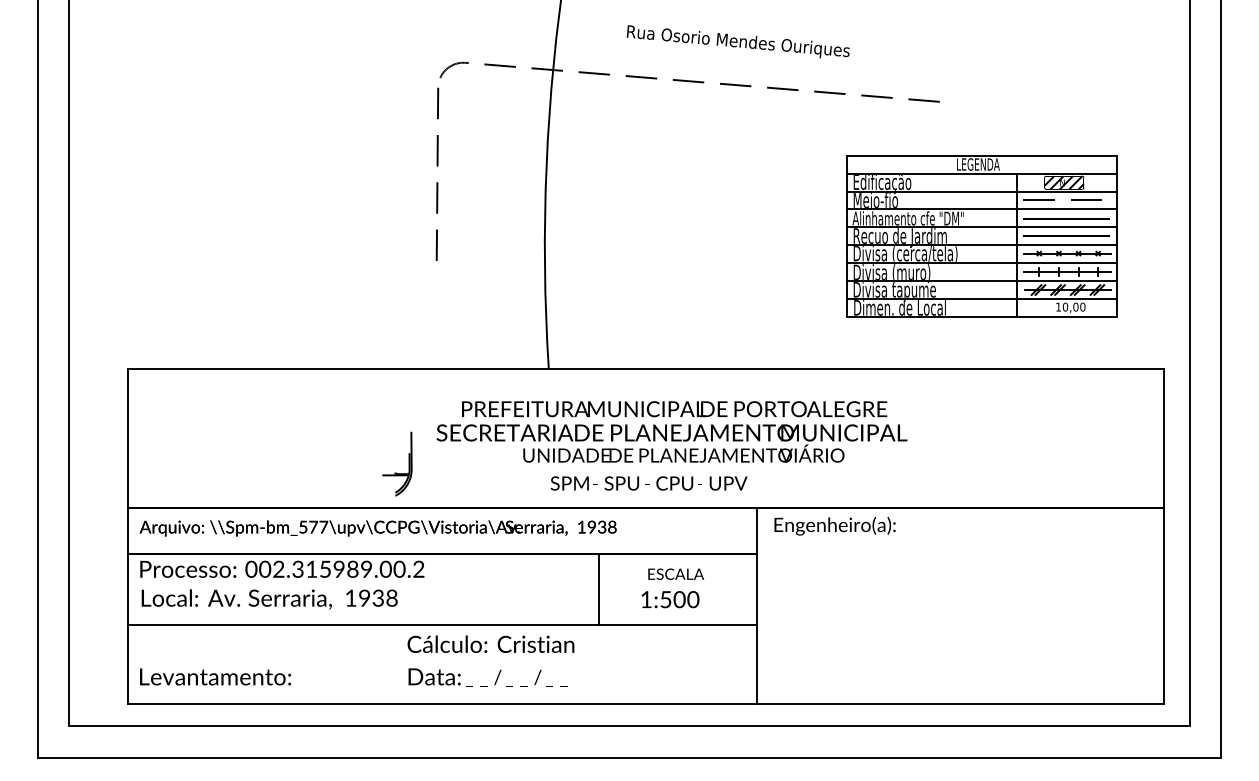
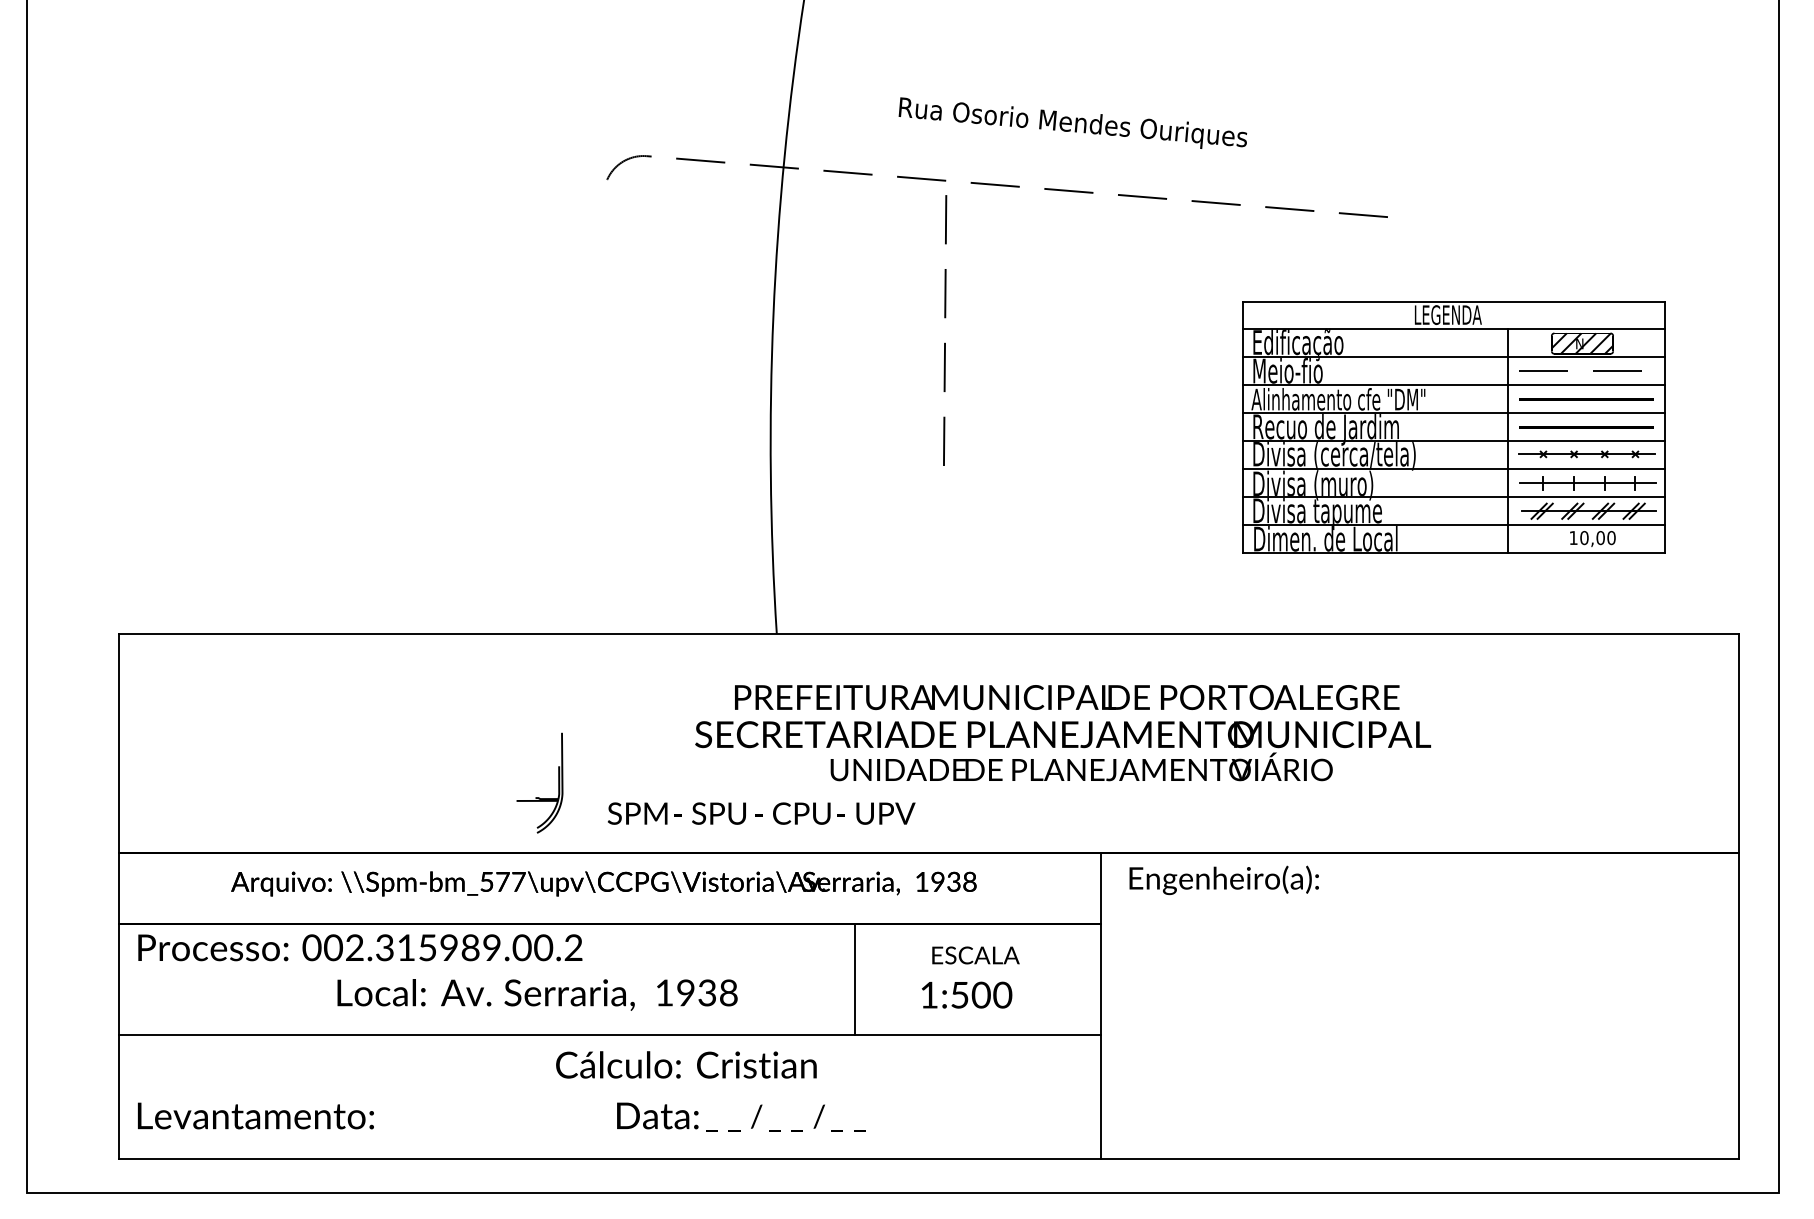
line: (437, 166) -> (945, 318), moved
text: (671, 431) -> (1062, 732), moved
text: (648, 483) -> (760, 813), moved
text: (377, 528) -> (602, 883), moved
text: (269, 599) -> (537, 994), moved
text: (487, 677) -> (740, 1116), moved

